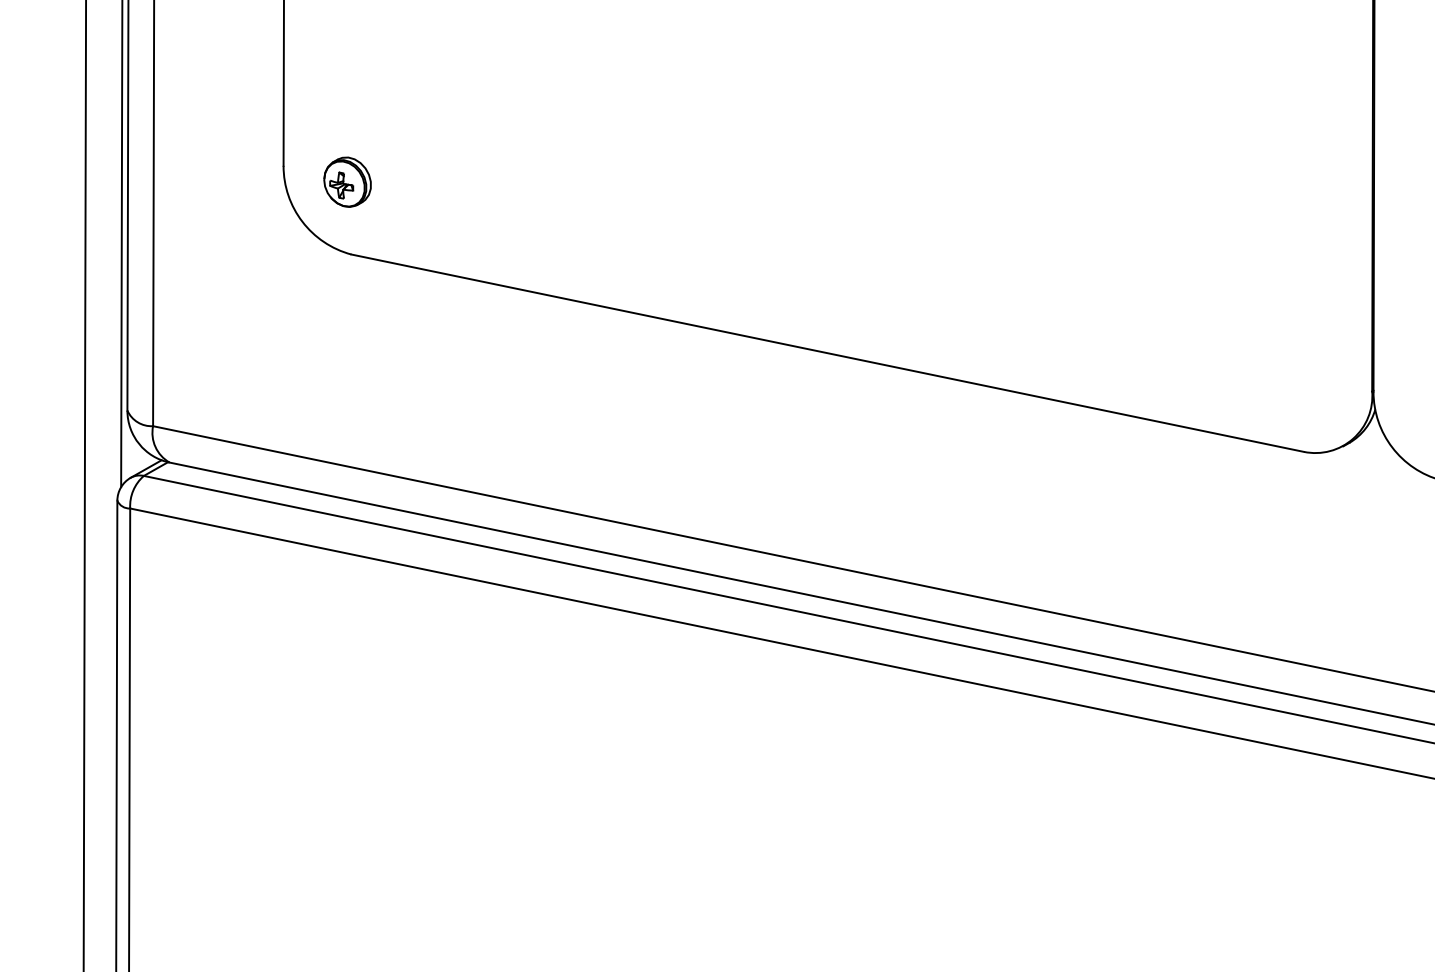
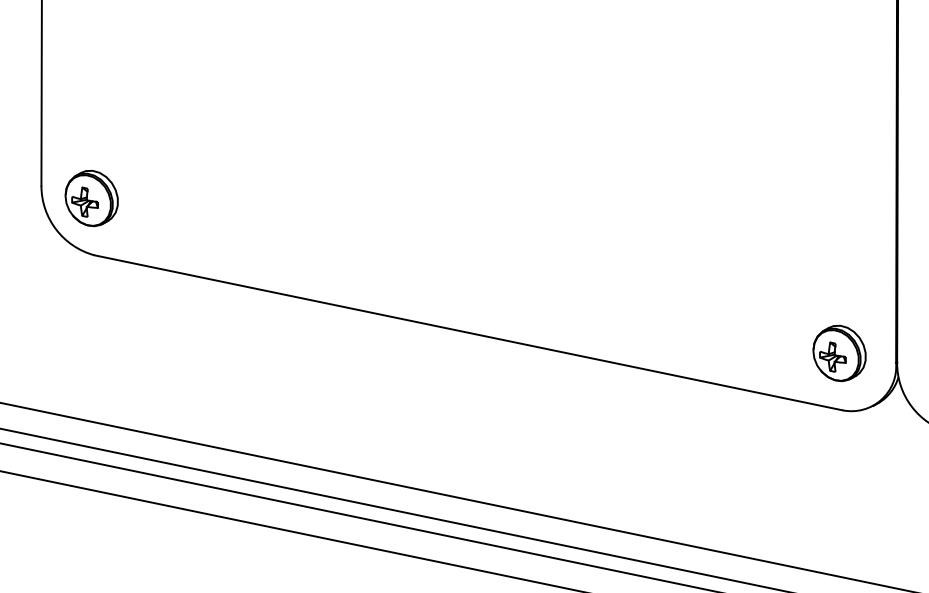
part: (347, 182) -> (91, 198), size x1.43
part: (1300, 379) -> (839, 353), added

